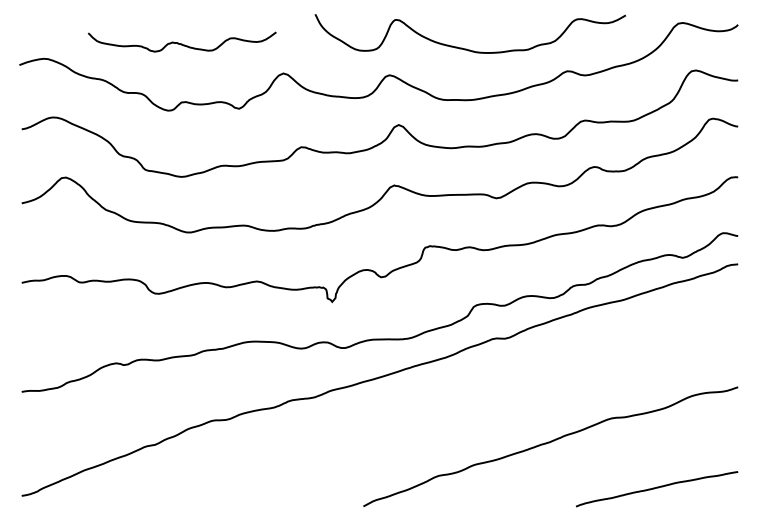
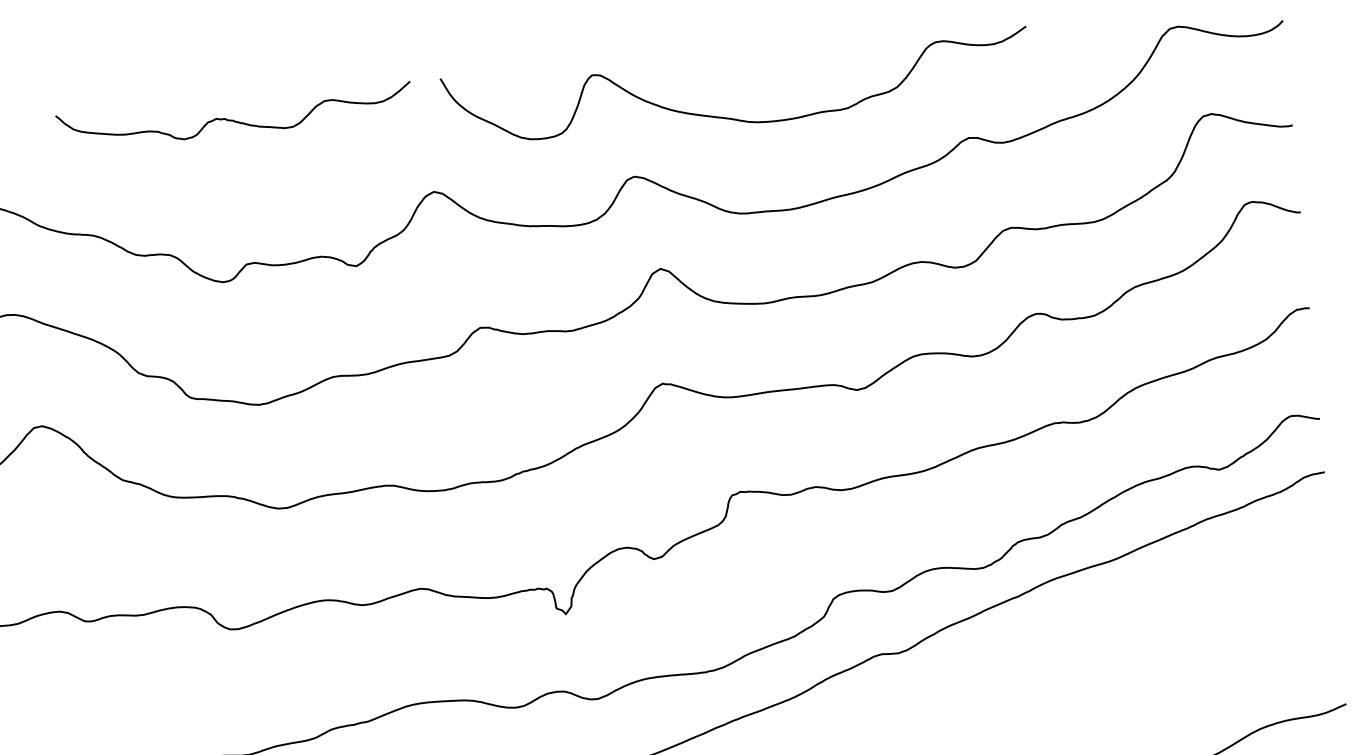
curve: (182, 43) -> (235, 119), moved
curve: (466, 48) -> (731, 116), moved

